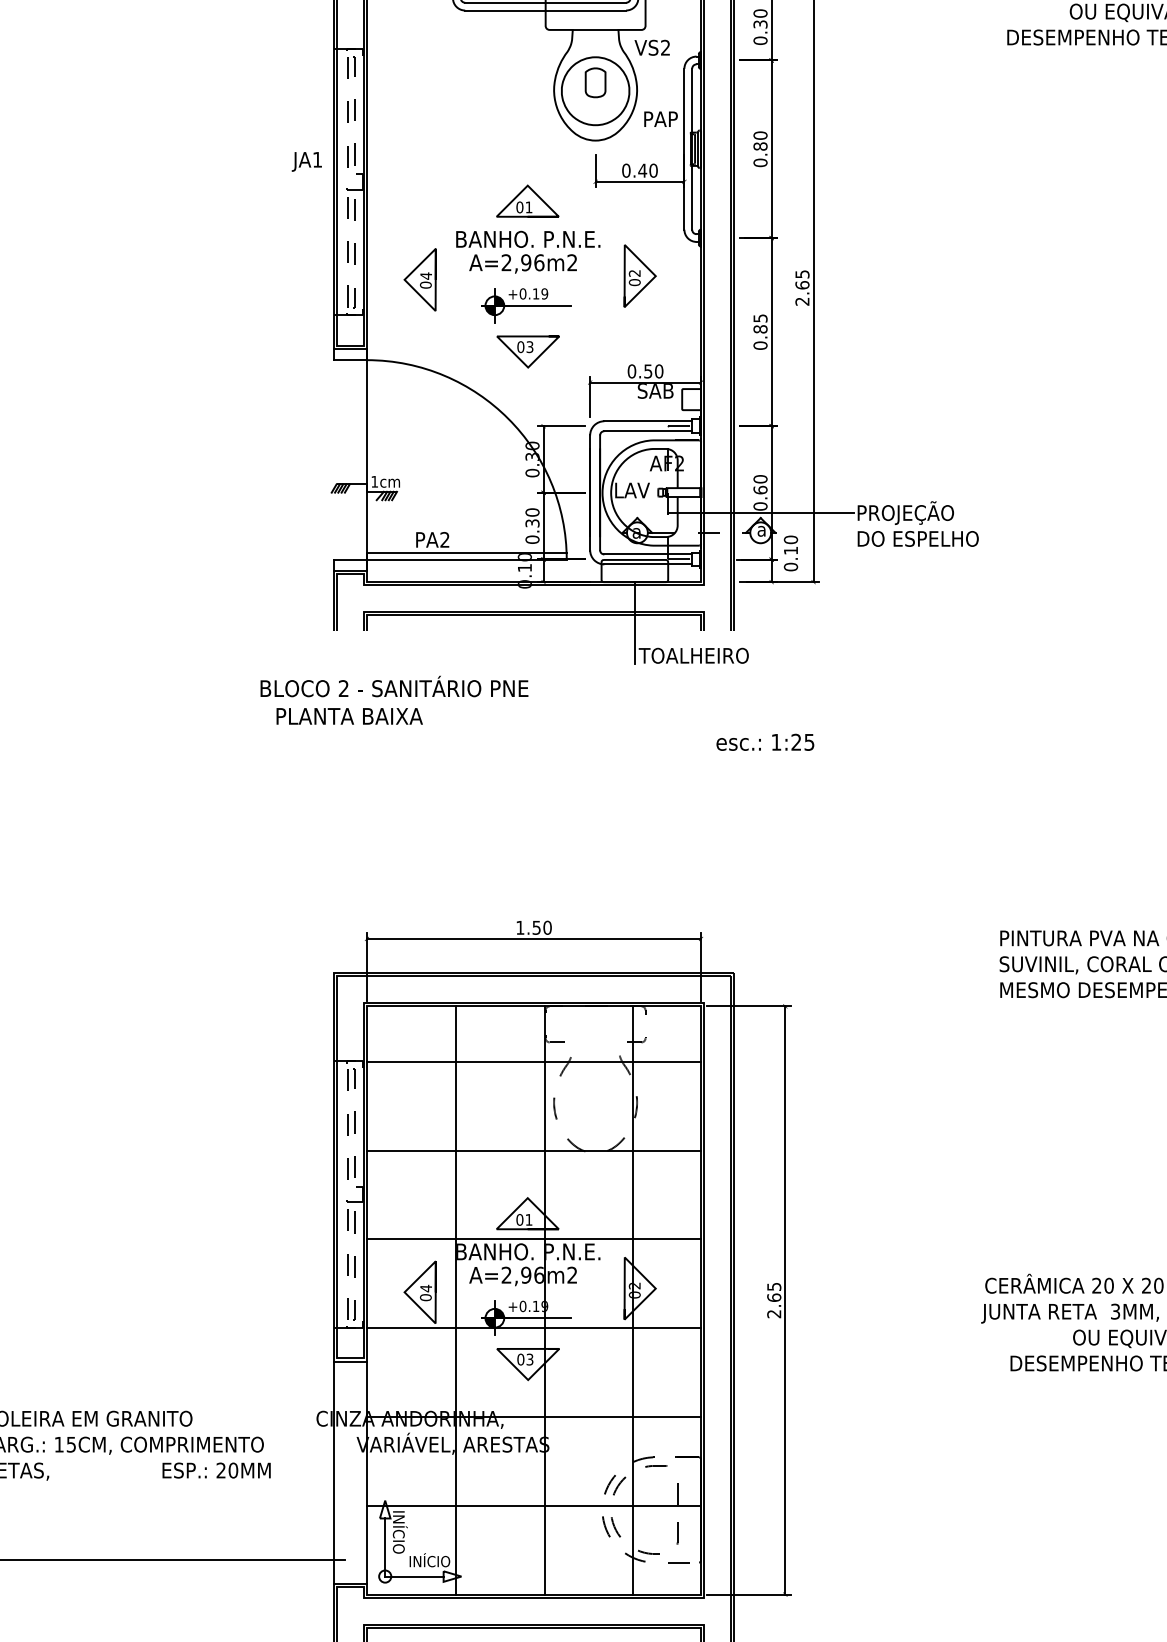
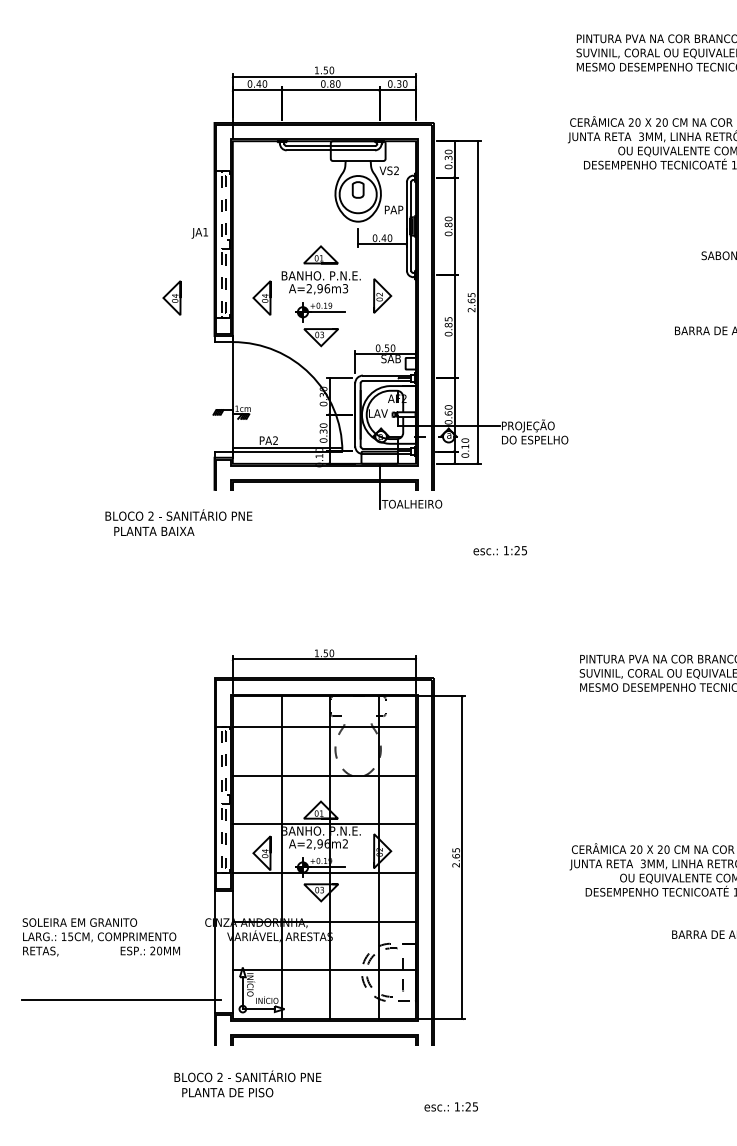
text: (572, 264) -> (345, 289), A=2,96m2 -> A=2,96m3
part: (255, 278) -> (171, 297), added
text: (393, 700) -> (178, 522), moved
text: (763, 742) -> (499, 550), moved

